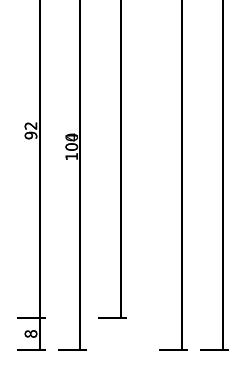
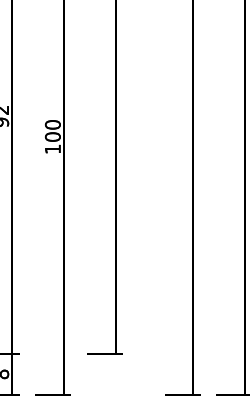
text: (71, 137) -> (52, 124), 104 -> 100

